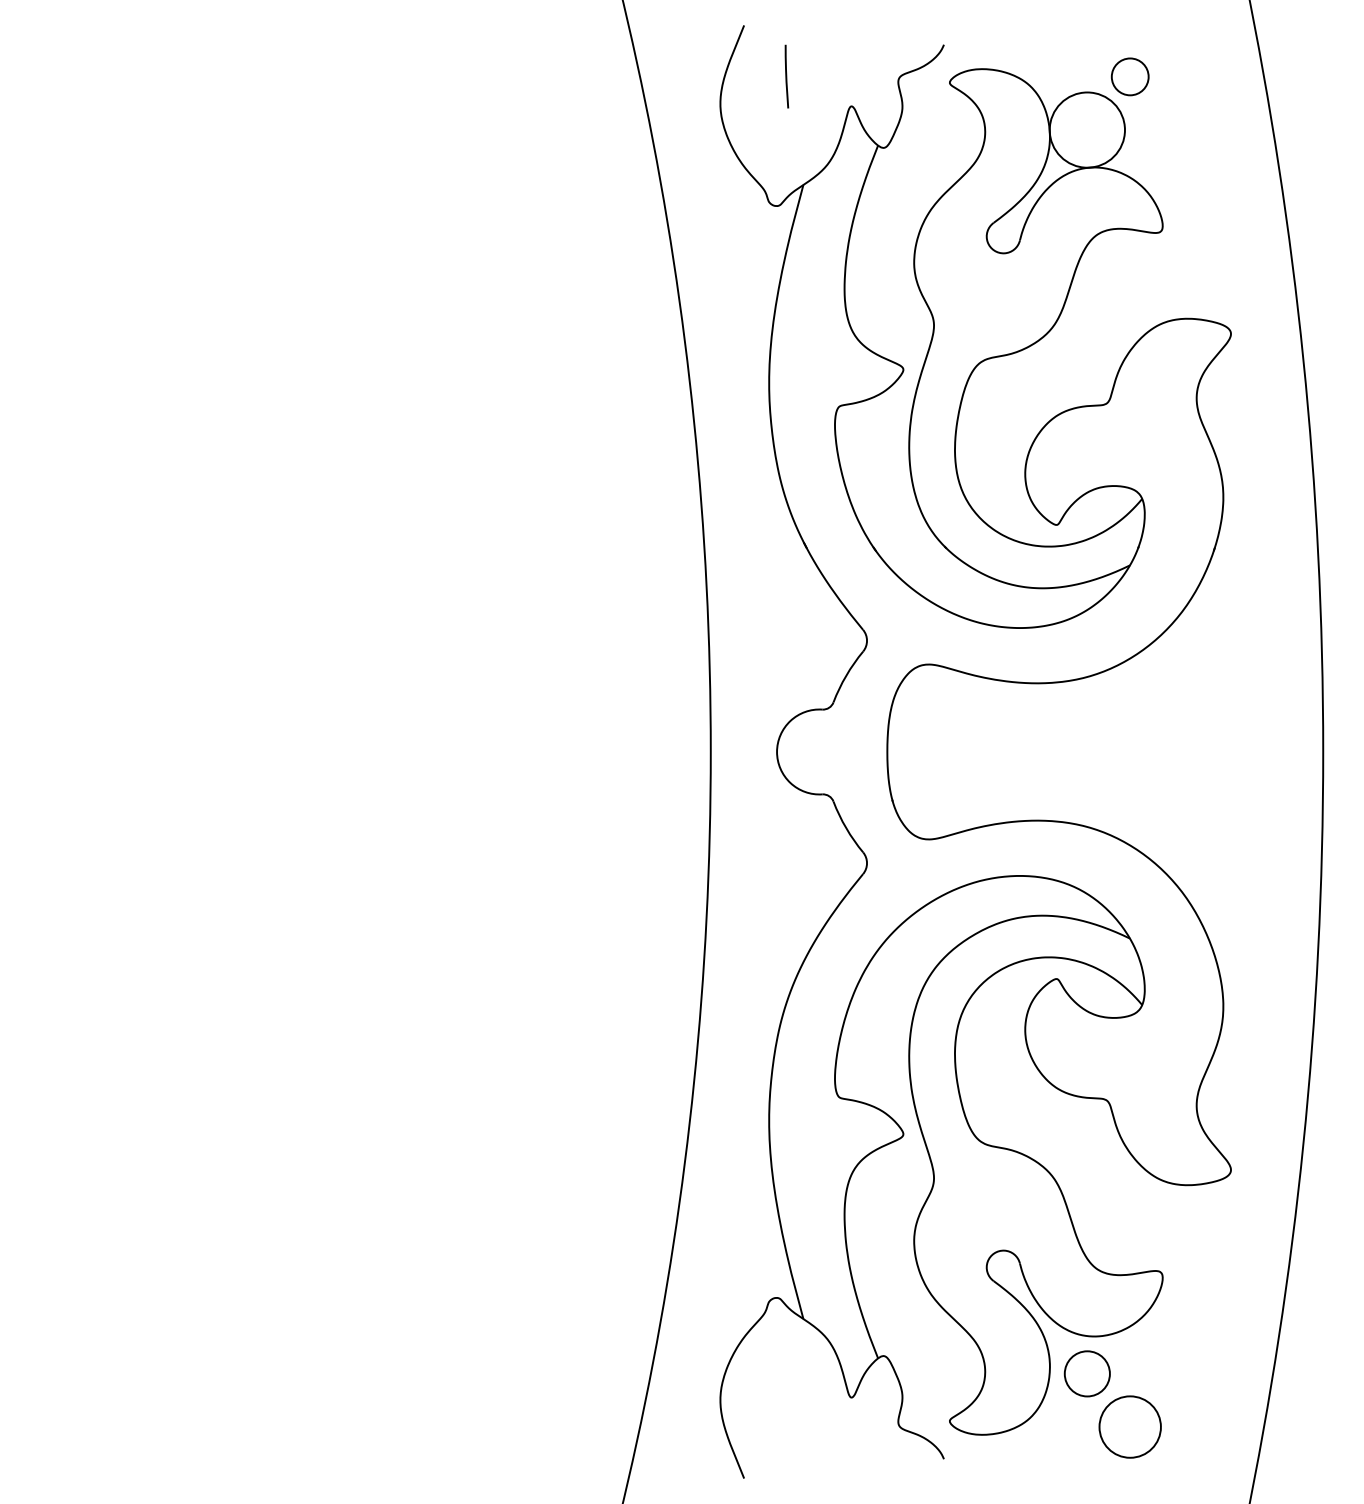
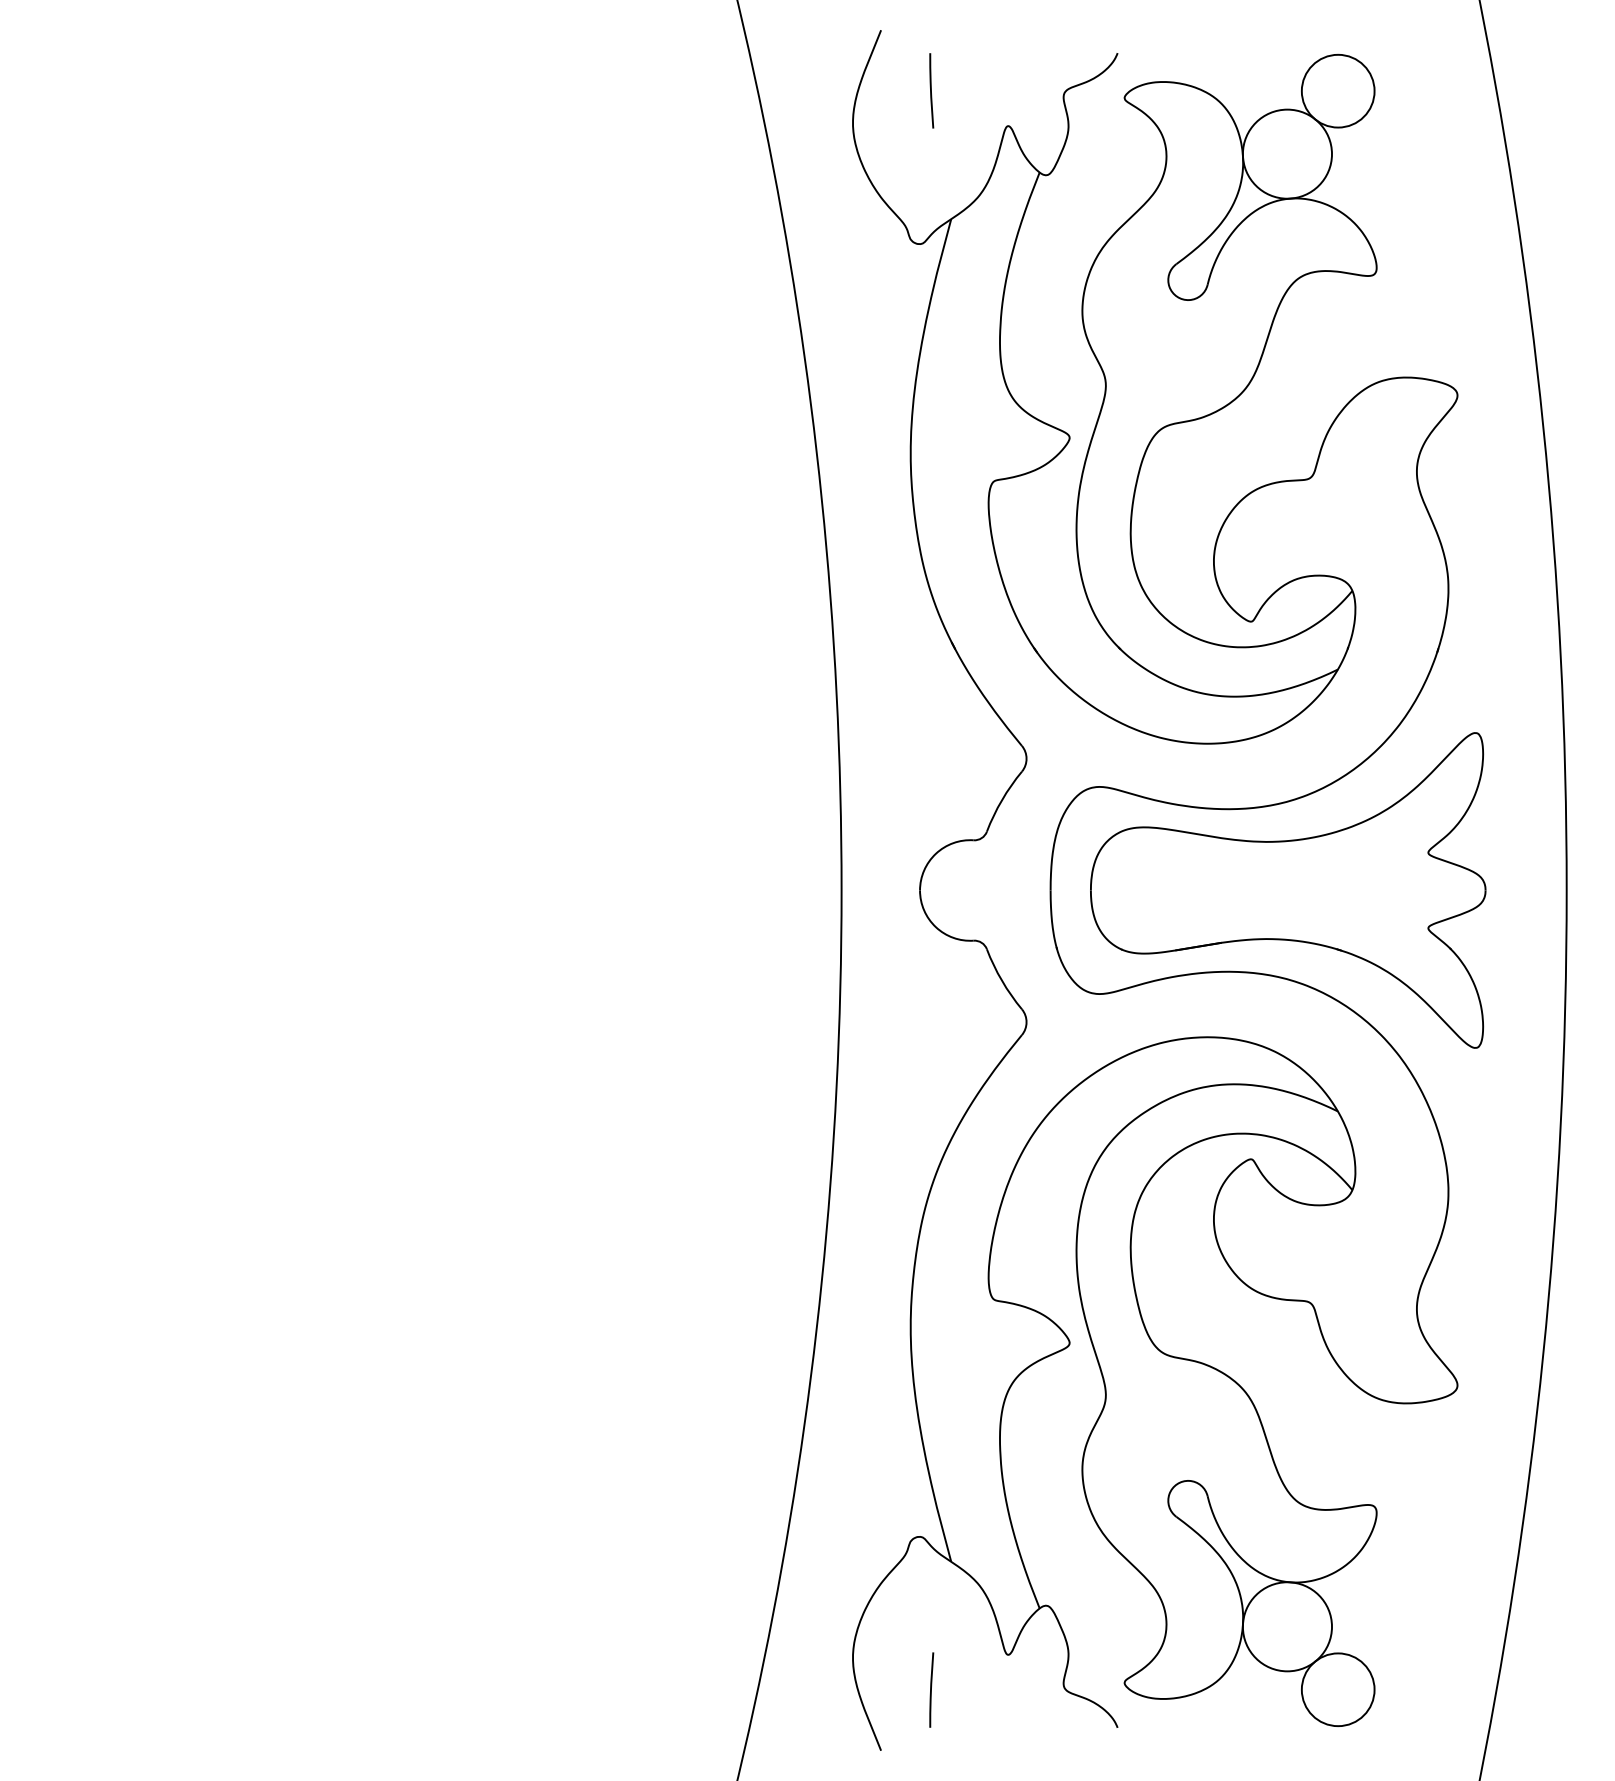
circle: (1129, 76) -> (1337, 90), size x1.67
part: (1088, 752) -> (1288, 890), added
circle: (1086, 1373) -> (1286, 1626), size x1.67
line: (786, 1426) -> (931, 1689), added

